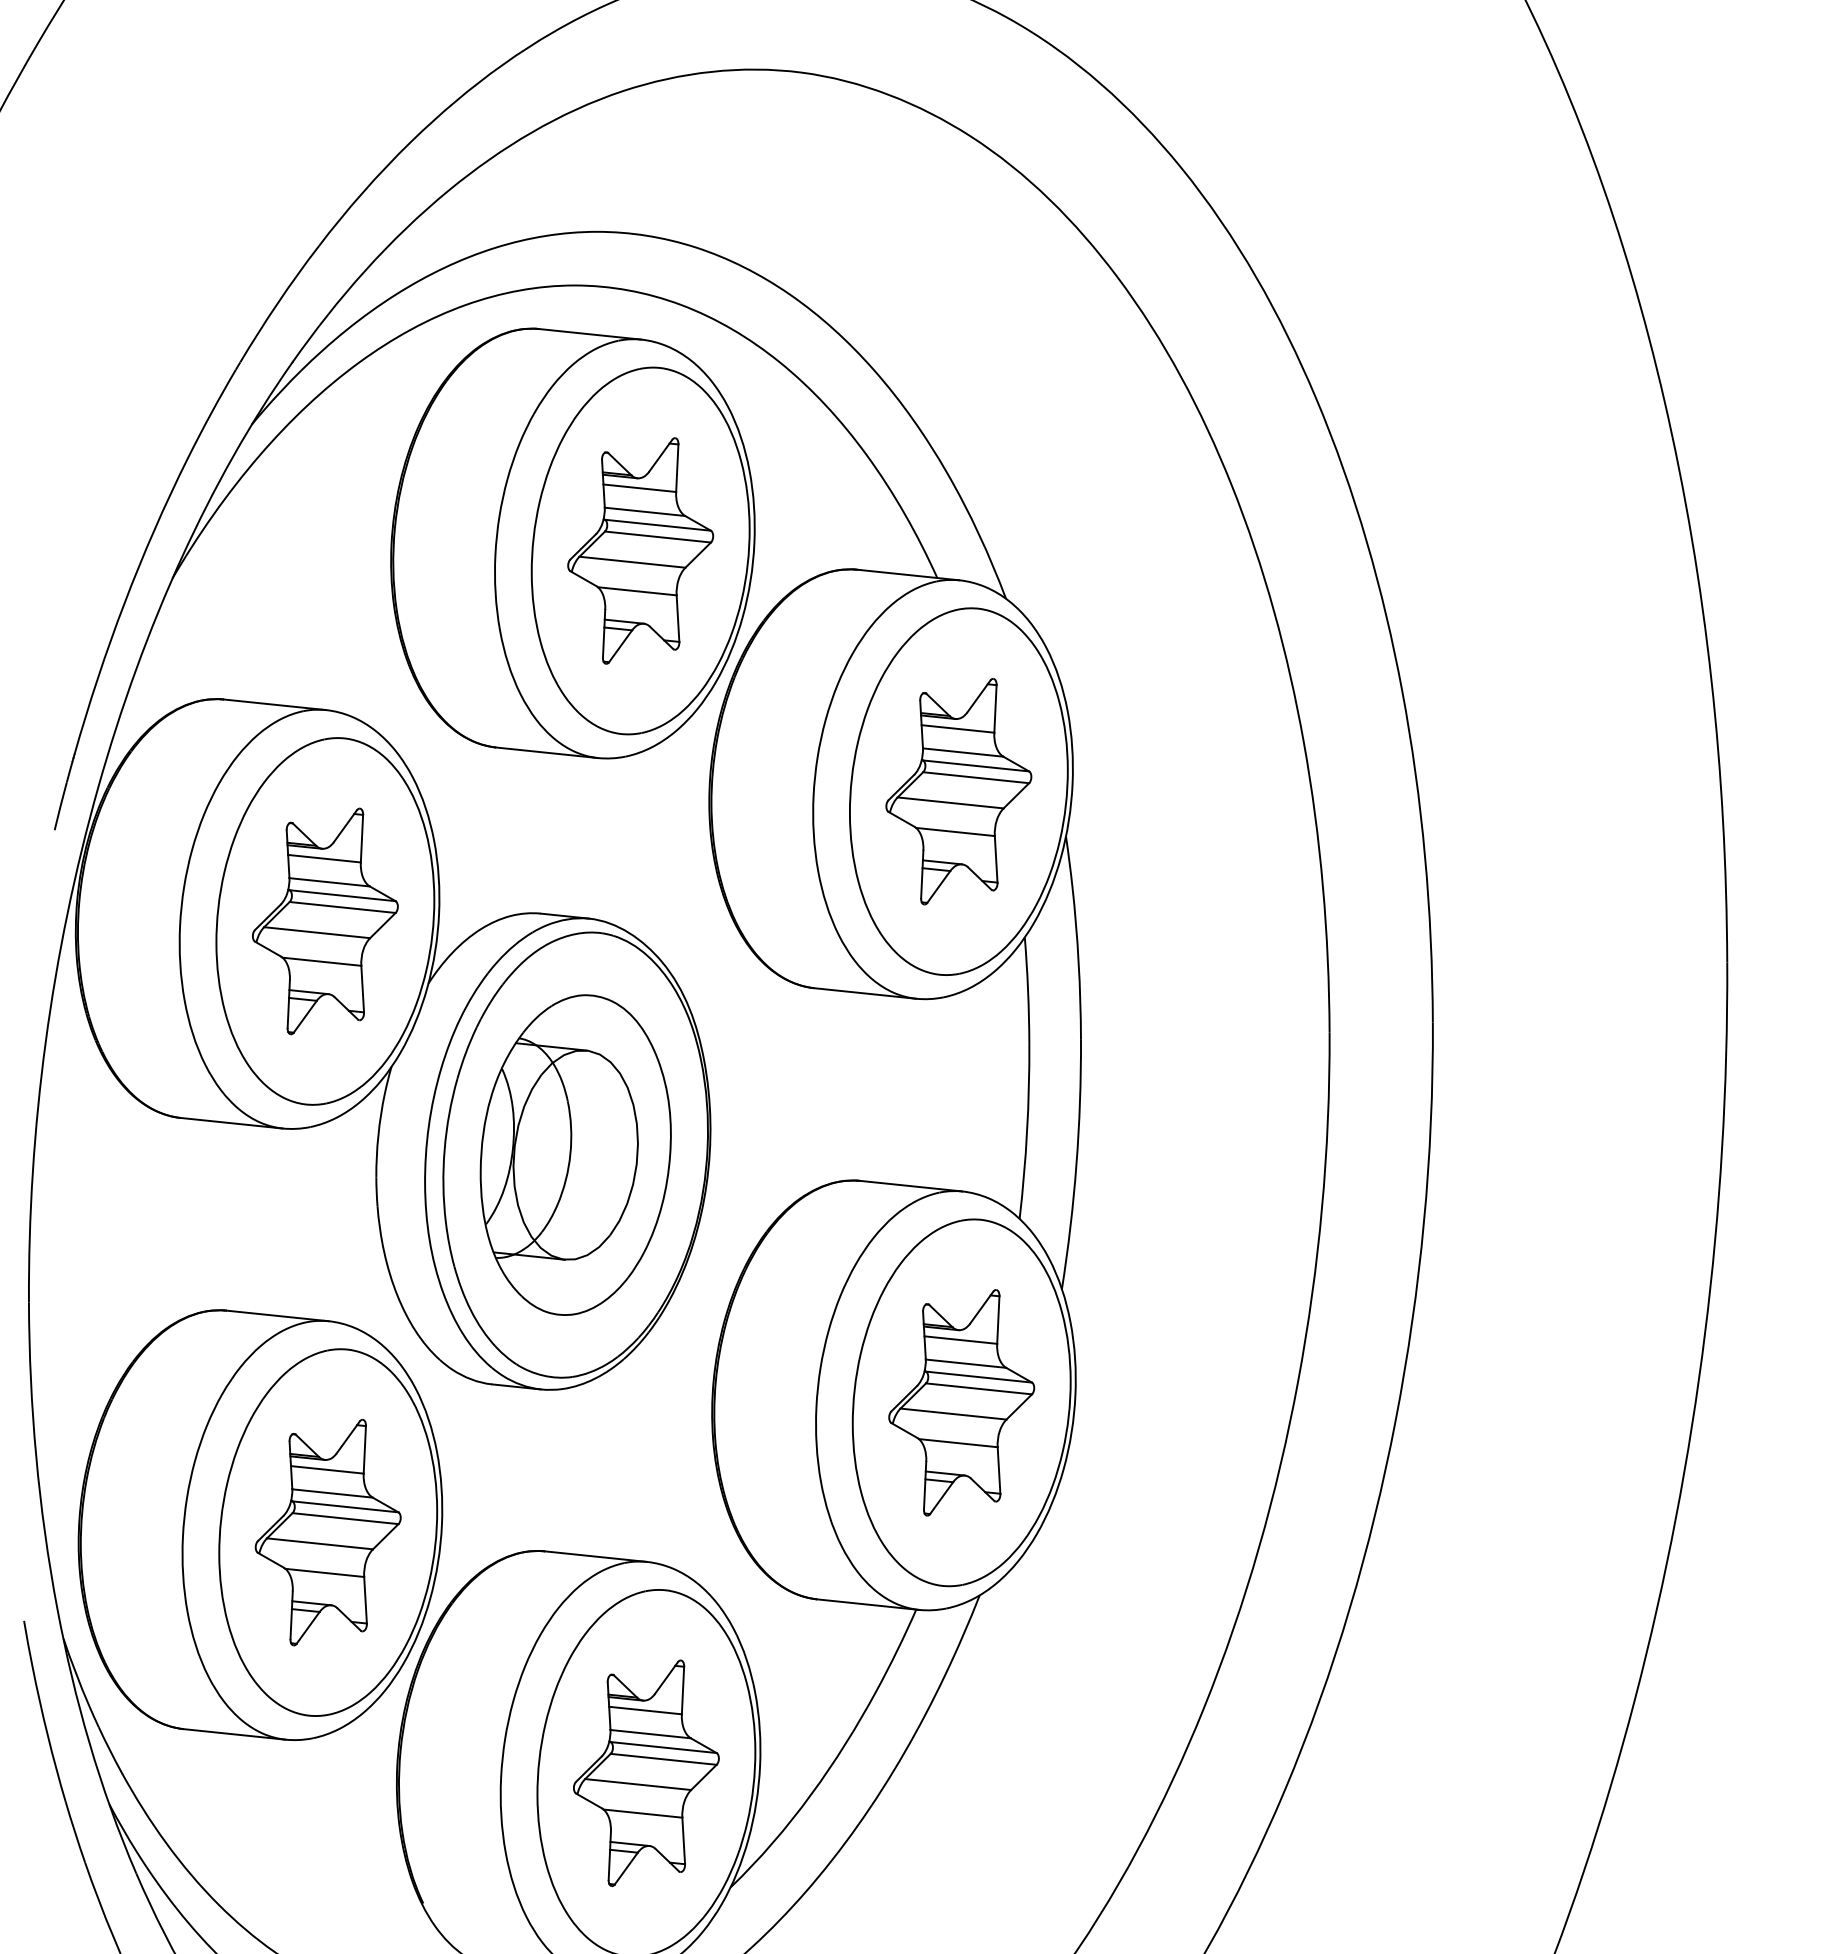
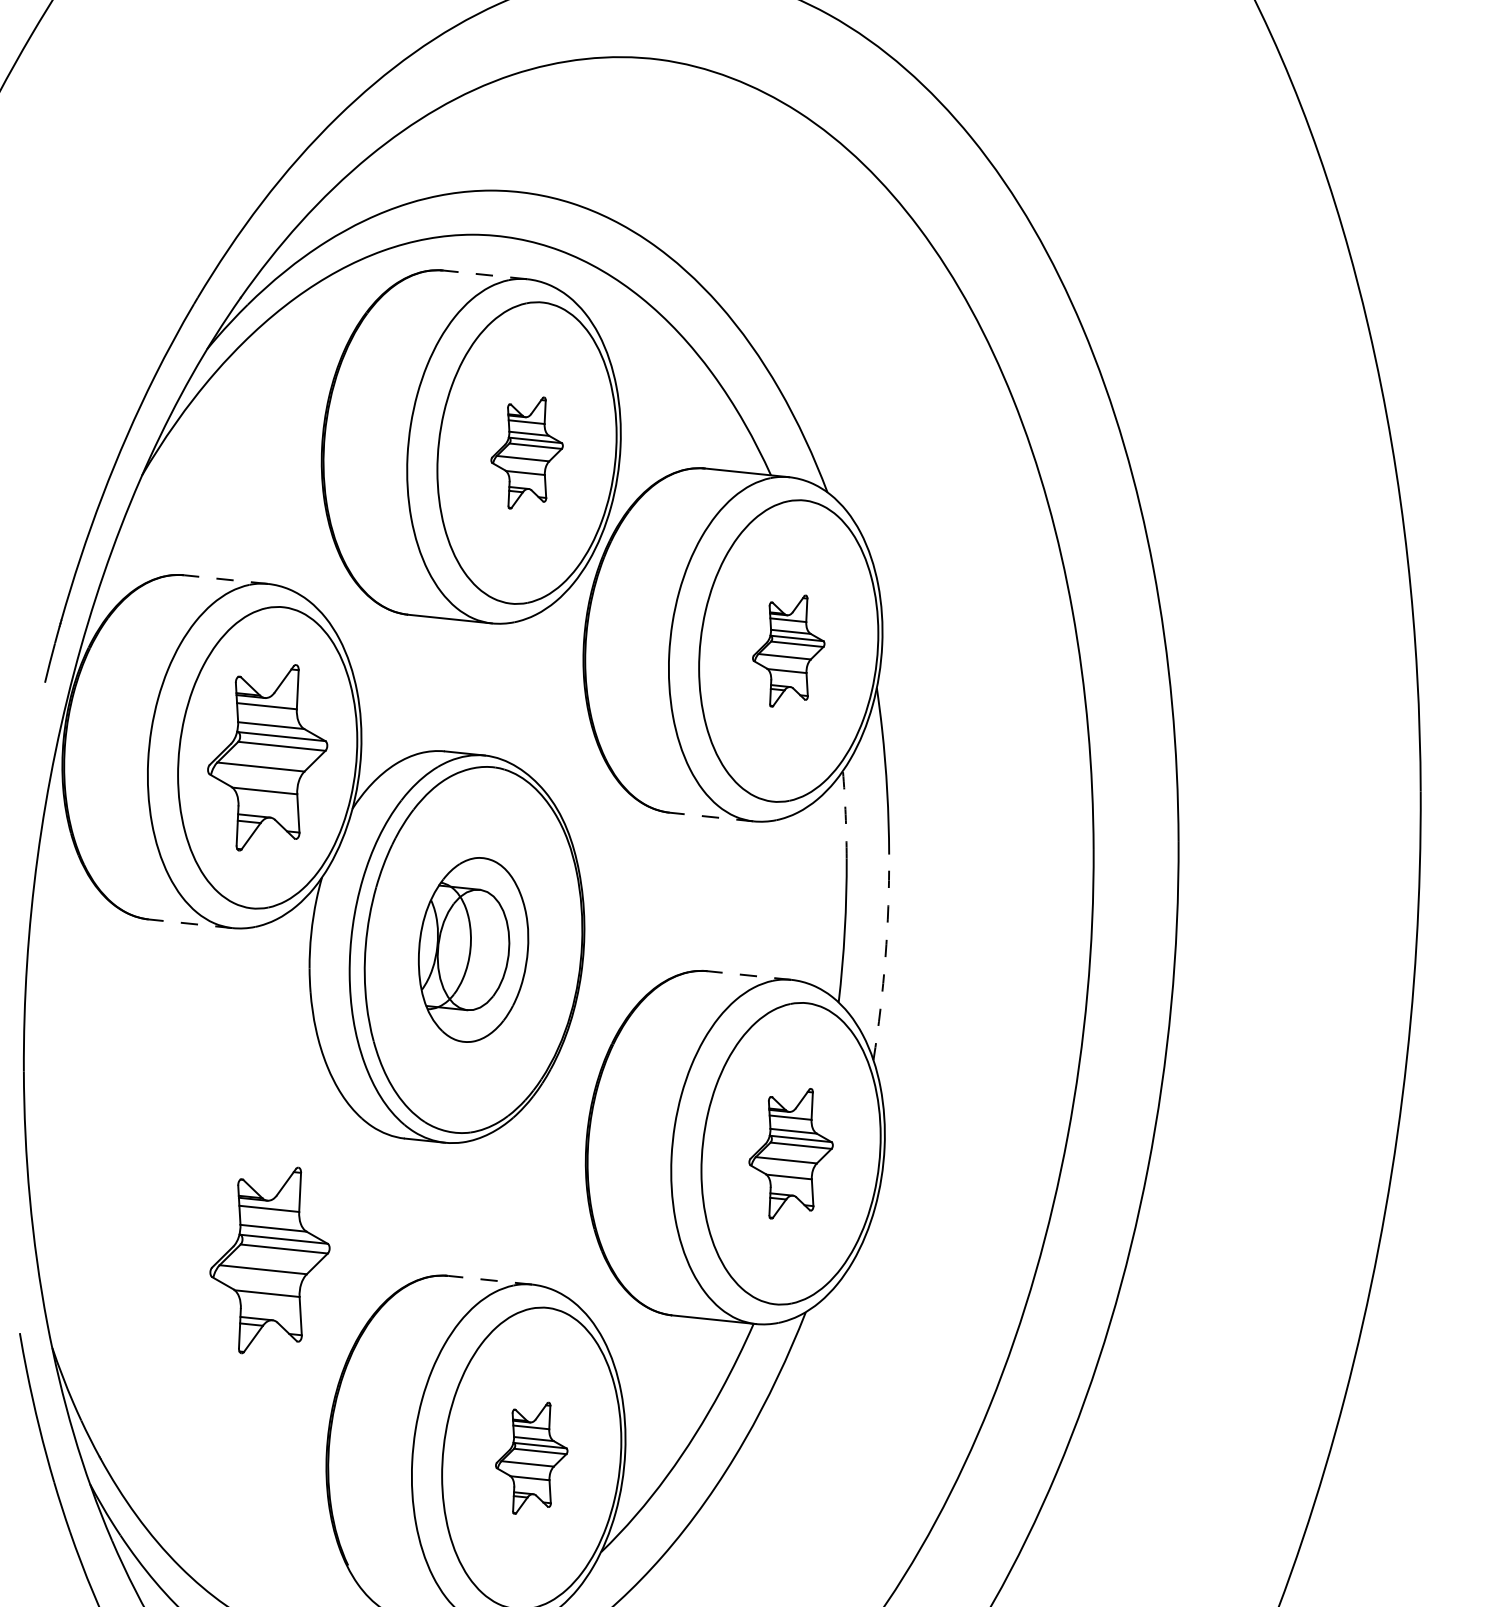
line: (589, 334) -> (484, 275), solid -> dashed
part: (640, 550) -> (526, 452), size x0.6
line: (274, 704) -> (225, 579), solid -> dashed
part: (958, 791) -> (788, 650), size x0.6
arc: (1028, 990) -> (845, 814), solid -> dashed
line: (864, 993) -> (711, 817), solid -> dashed
line: (231, 1123) -> (190, 923), solid -> dashed
part: (575, 1154) -> (473, 949), size x0.7
arc: (1076, 1164) -> (885, 957), solid -> dashed
line: (910, 1186) -> (748, 975), solid -> dashed
part: (961, 1402) -> (790, 1153), size x0.7
part: (260, 1524) -> (214, 1253), removed
line: (595, 1556) -> (489, 1280), solid -> dashed
part: (646, 1772) -> (531, 1457), size x0.6

